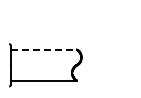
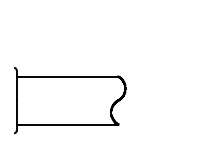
line: (44, 49) -> (68, 76), dashed -> solid

